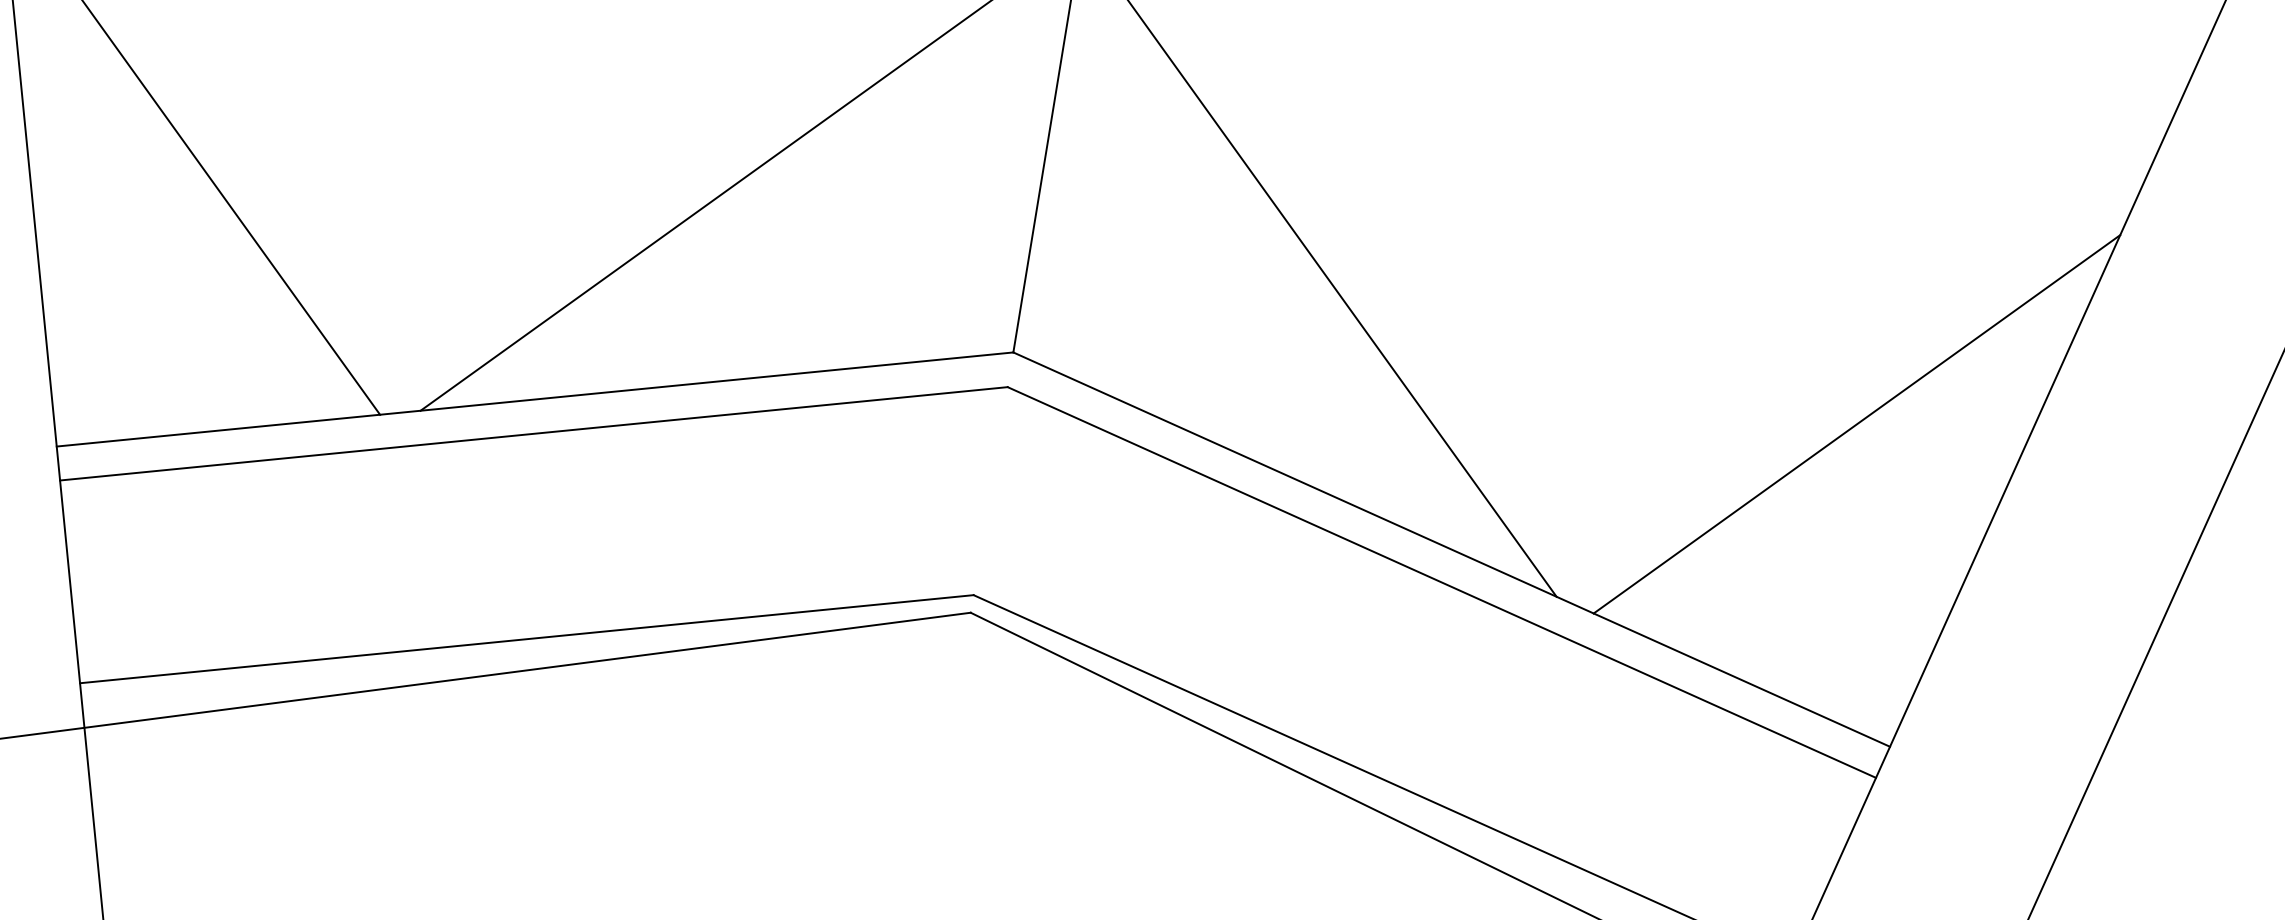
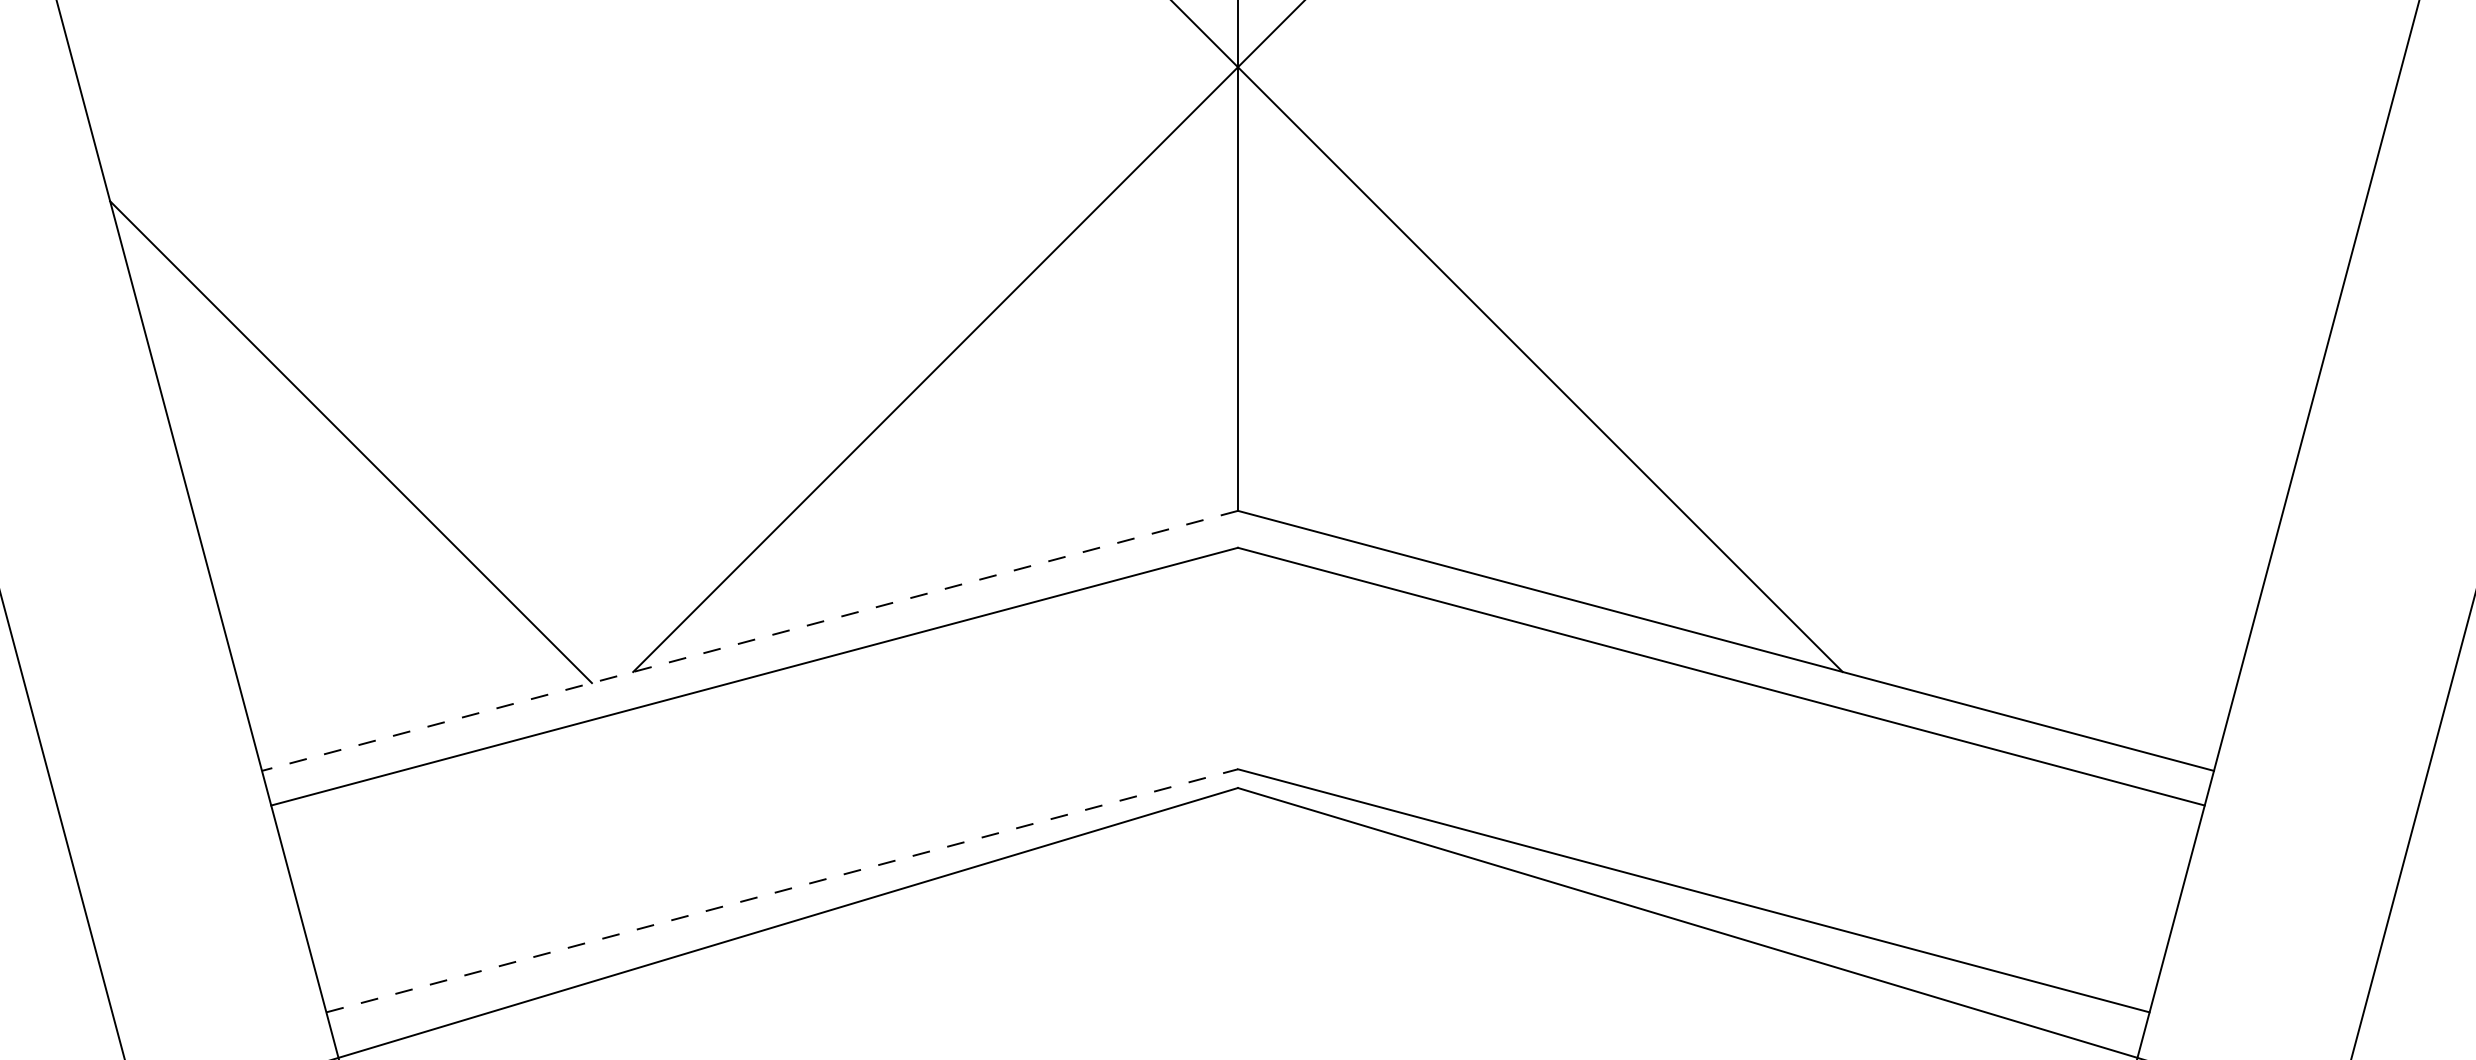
line: (534, 400) -> (749, 641), solid -> dashed
line: (1856, 424) -> (2124, 442), removed
line: (527, 638) -> (782, 890), solid -> dashed

